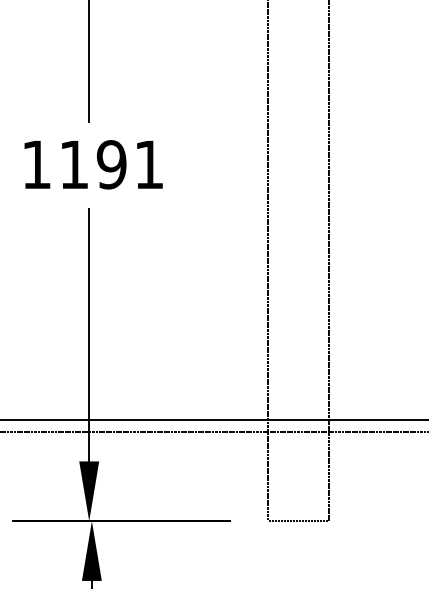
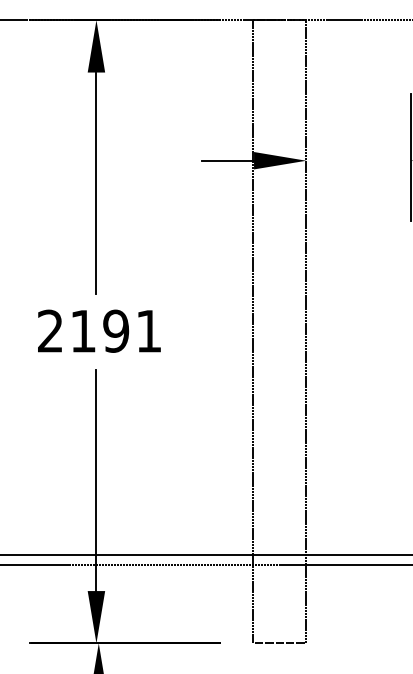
text: (36, 163) -> (50, 330), 1191 -> 2191

